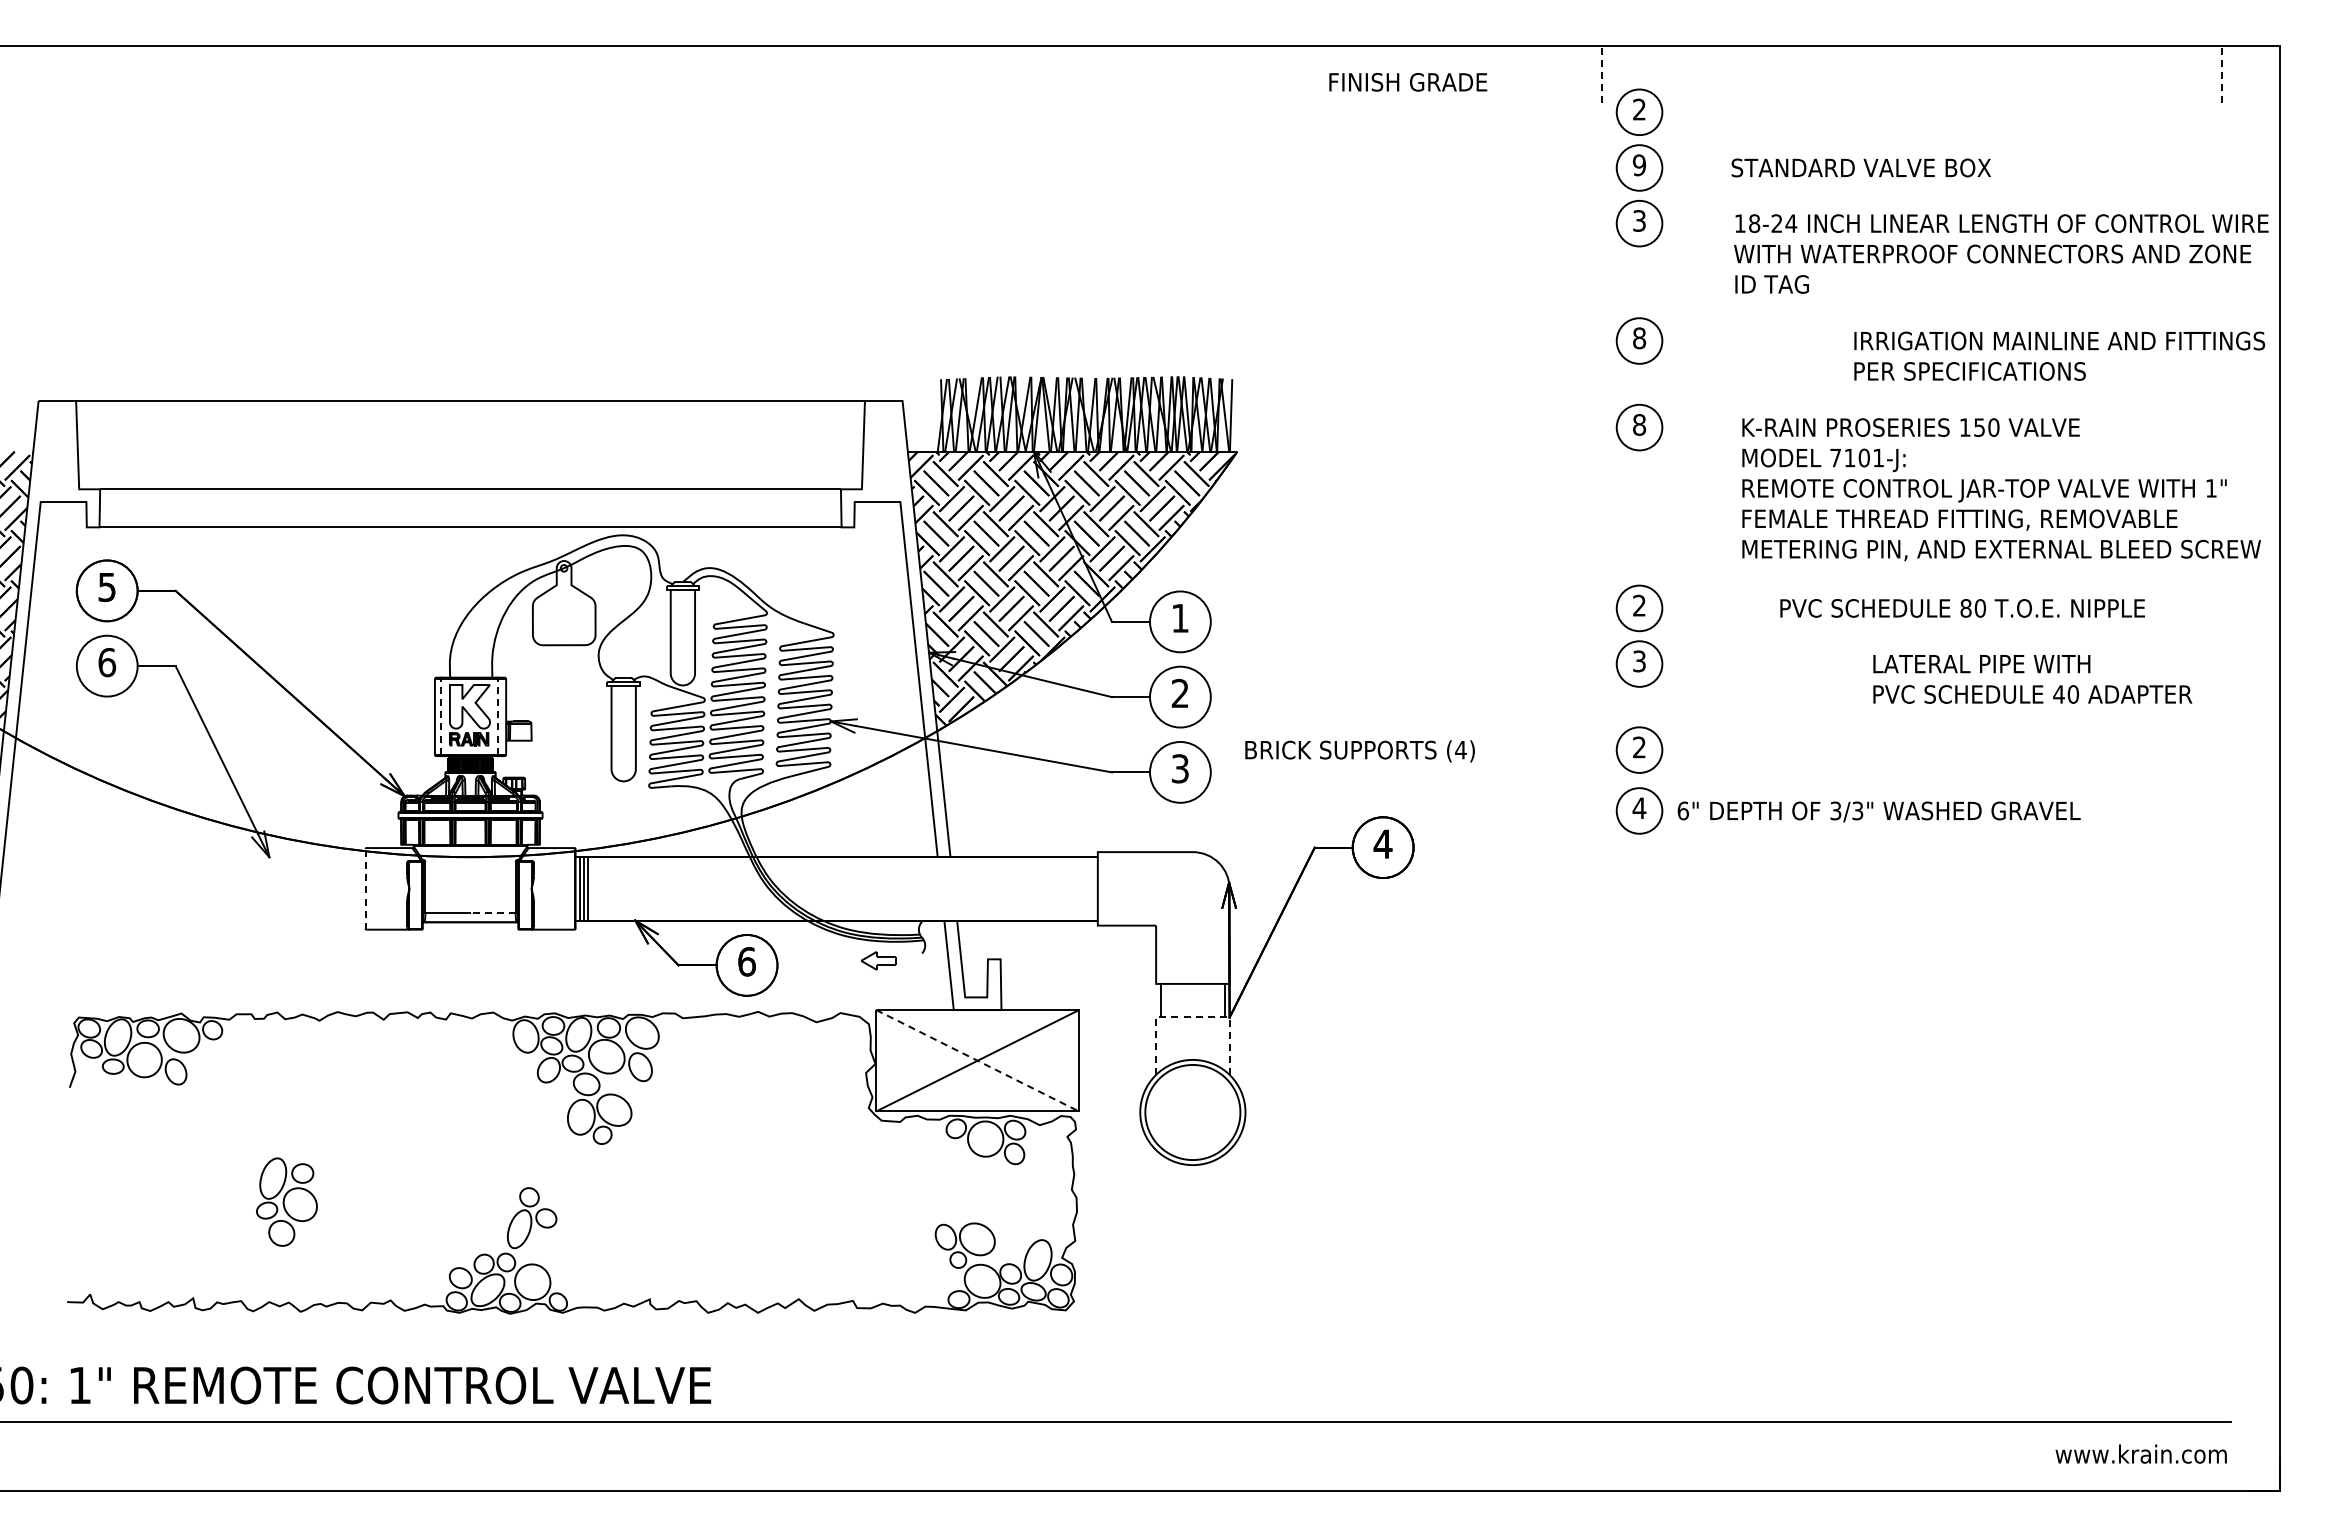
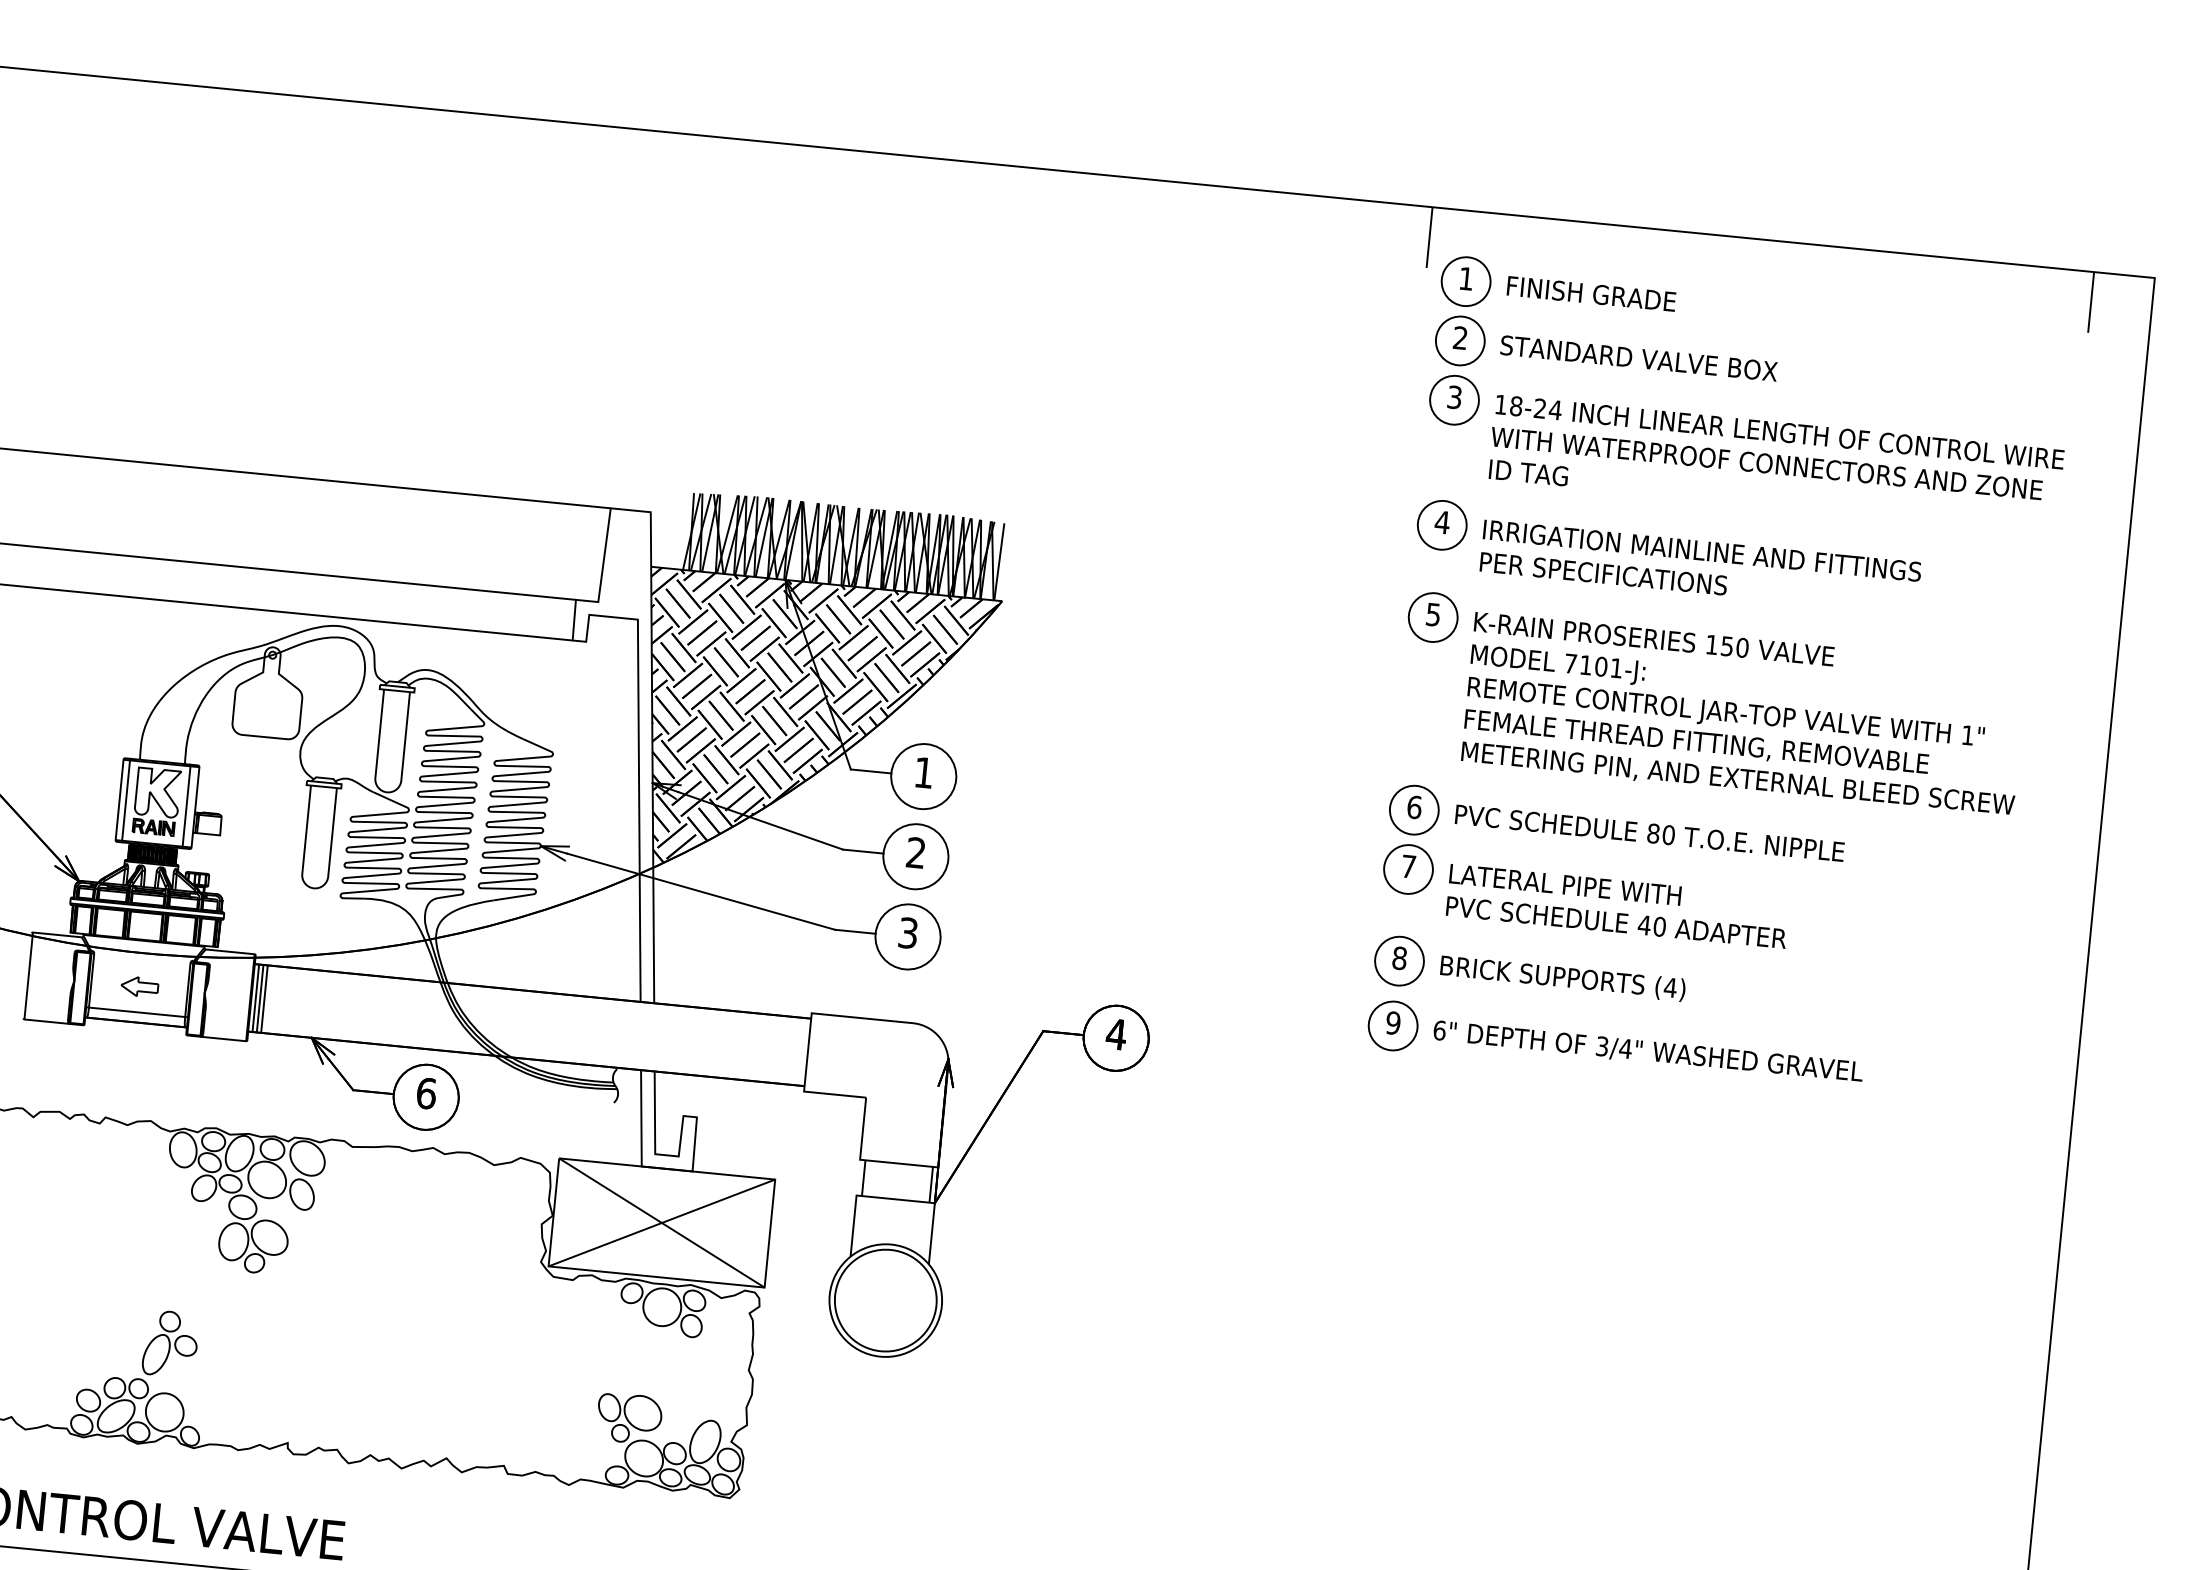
line: (1601, 74) -> (1429, 237), dashed -> solid
line: (2222, 74) -> (2091, 302), dashed -> solid
text: (1408, 82) -> (1591, 294), moved
text: (1639, 109) -> (1466, 278), 2 -> 1
text: (1638, 165) -> (1459, 338), 9 -> 2
text: (1860, 167) -> (1638, 357), moved
text: (2001, 253) -> (1776, 463), moved
text: (1639, 338) -> (1442, 522), 8 -> 4
text: (2059, 355) -> (1700, 566), moved
text: (1639, 424) -> (1433, 614), 8 -> 5
text: (2001, 489) -> (1744, 714), moved
text: (1639, 605) -> (1414, 807), 2 -> 6
text: (1962, 608) -> (1649, 833), moved
text: (1639, 661) -> (1408, 866), 3 -> 7
text: (2032, 679) -> (1617, 906), moved
line: (441, 716) -> (126, 800), dashed -> solid
line: (497, 716) -> (186, 806), dashed -> solid
text: (1639, 747) -> (1399, 958), 2 -> 8
text: (1359, 751) -> (1562, 978), moved
text: (1639, 808) -> (1393, 1023), 4 -> 9
text: (1857, 810) -> (1625, 1048), 3/3" -> 3/4"
line: (366, 888) -> (28, 975), dashed -> solid
line: (493, 912) -> (161, 1014), dashed -> solid
part: (878, 960) -> (139, 986), moved
line: (1192, 1017) -> (895, 1199), dashed -> solid
line: (978, 1060) -> (662, 1222), dashed -> solid

